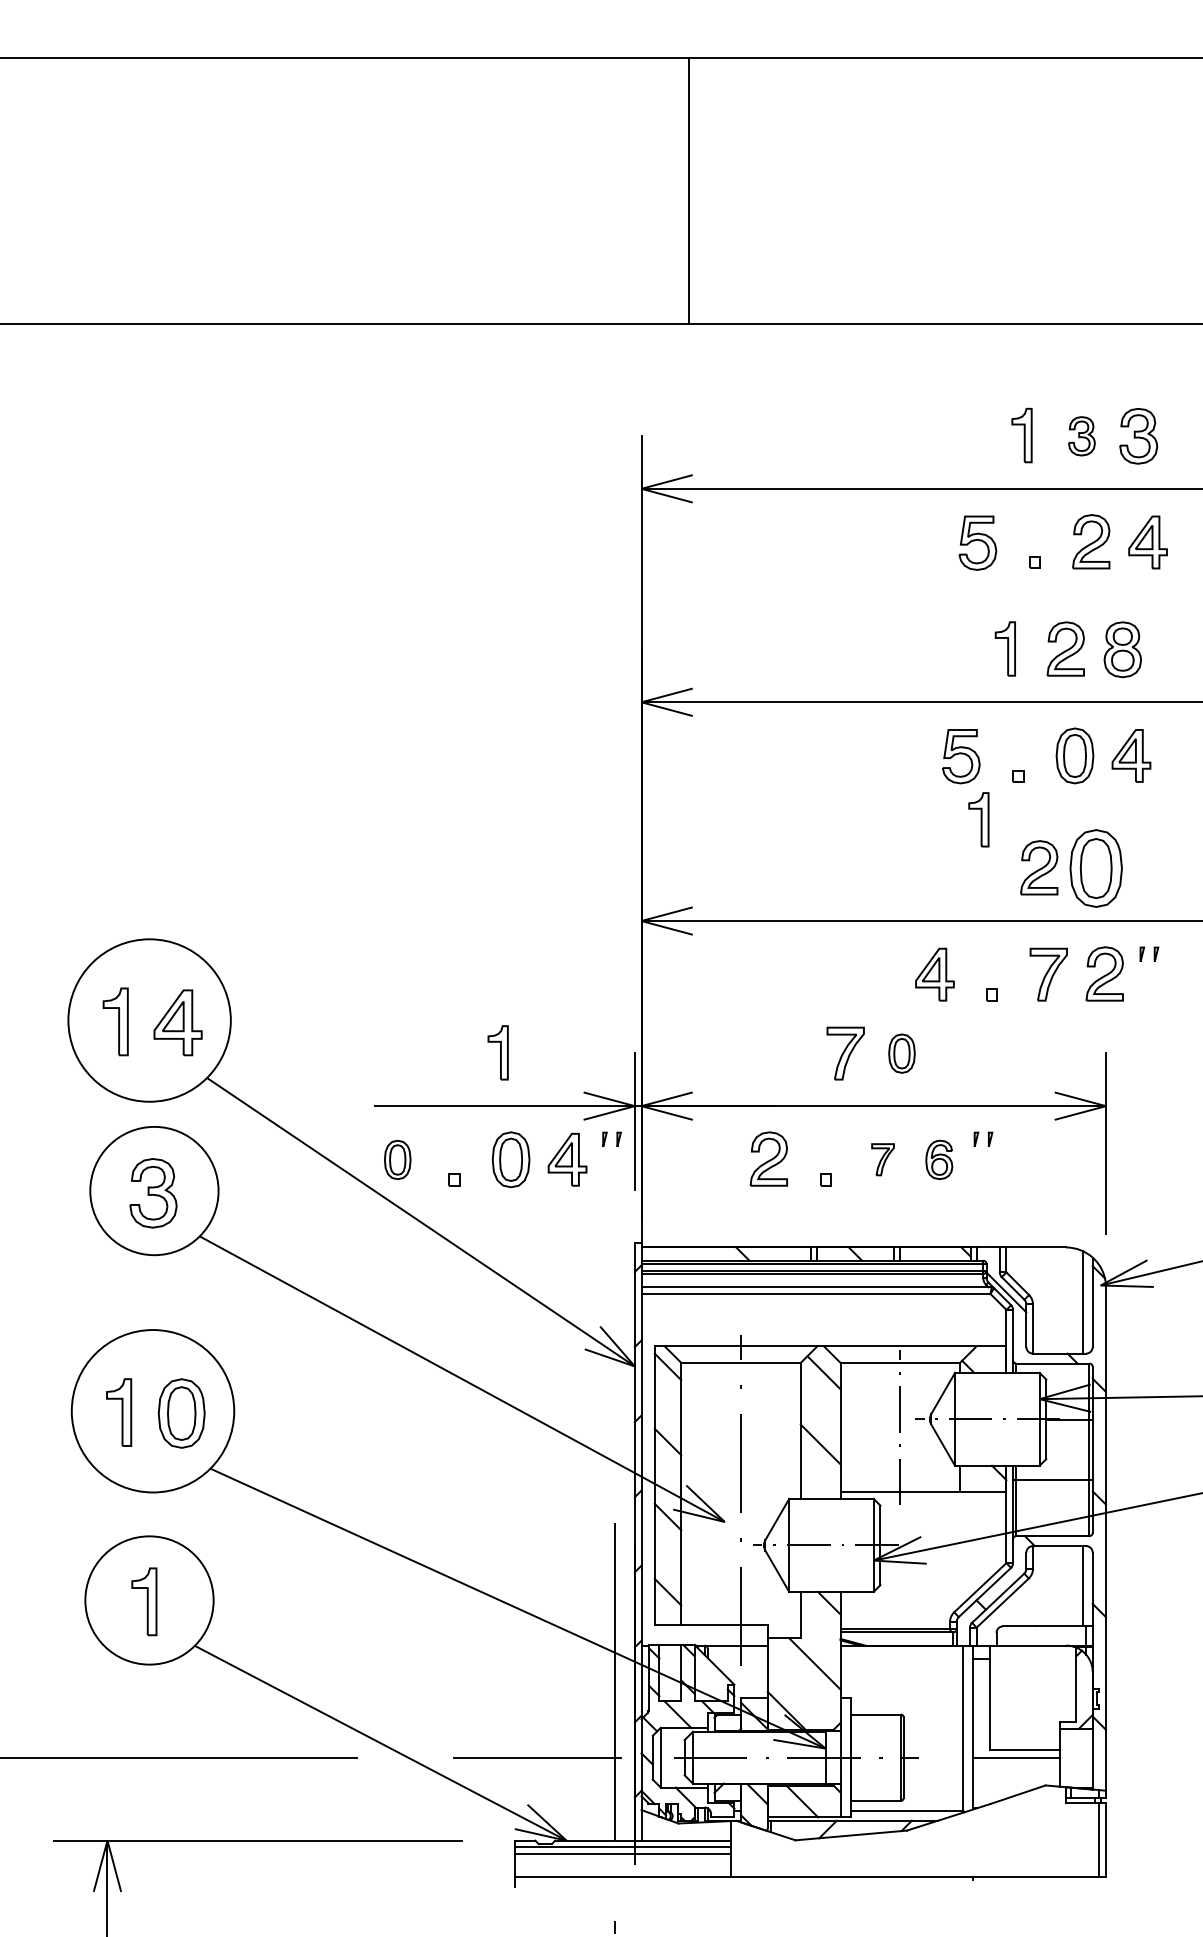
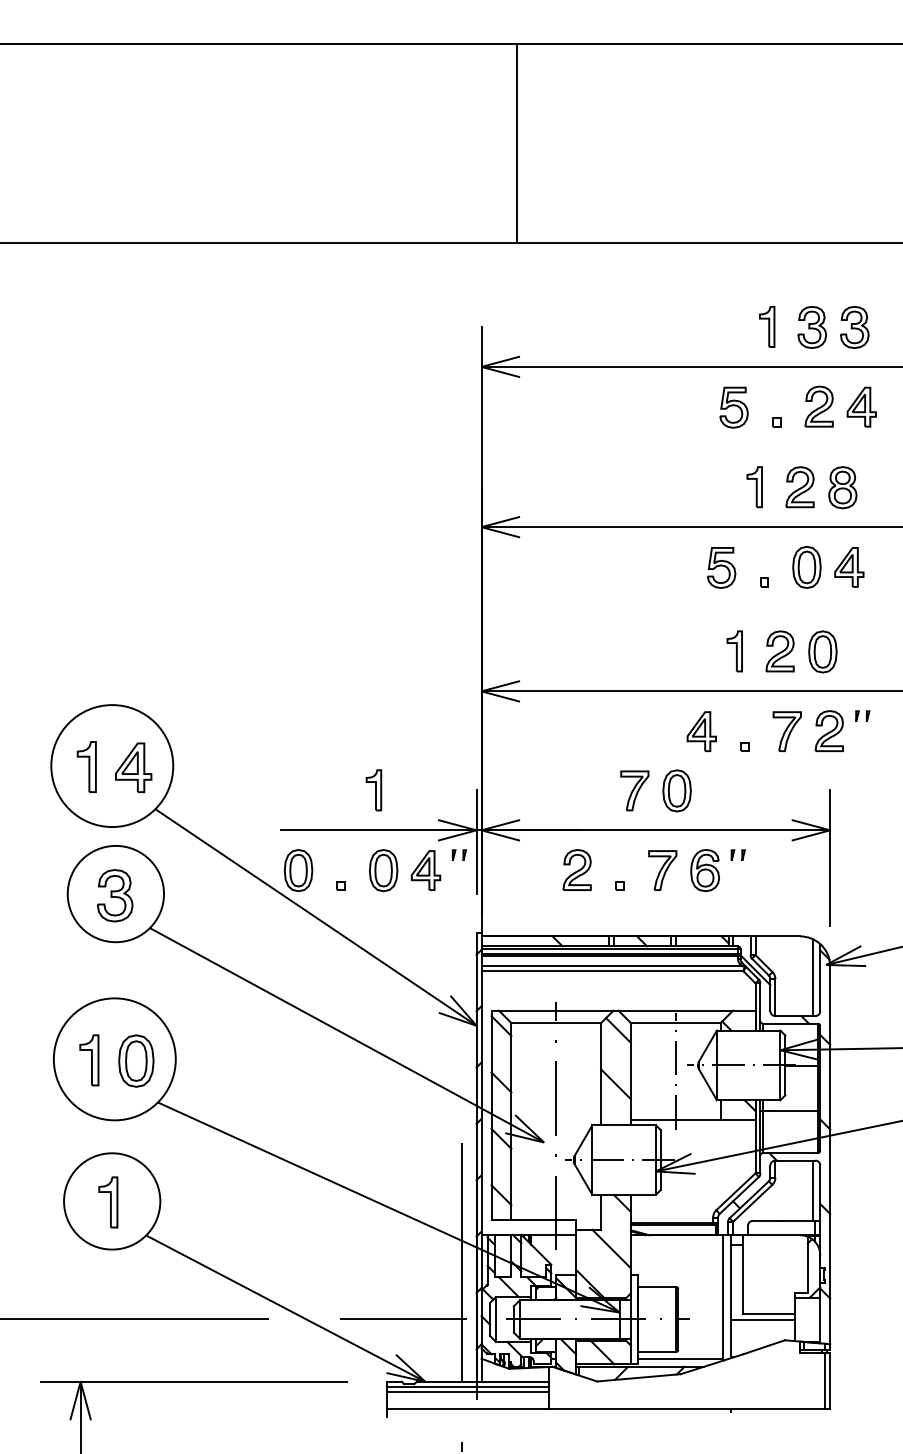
part: (1081, 436) -> (811, 327), size x1.43
part: (978, 819) -> (734, 651), moved
part: (1095, 867) -> (822, 651), size x0.71
part: (901, 1053) -> (676, 790), size x1.43
part: (397, 1159) -> (298, 870), size x1.43
part: (882, 1159) -> (662, 870), size x1.67
part: (938, 1159) -> (704, 870), size x1.43

